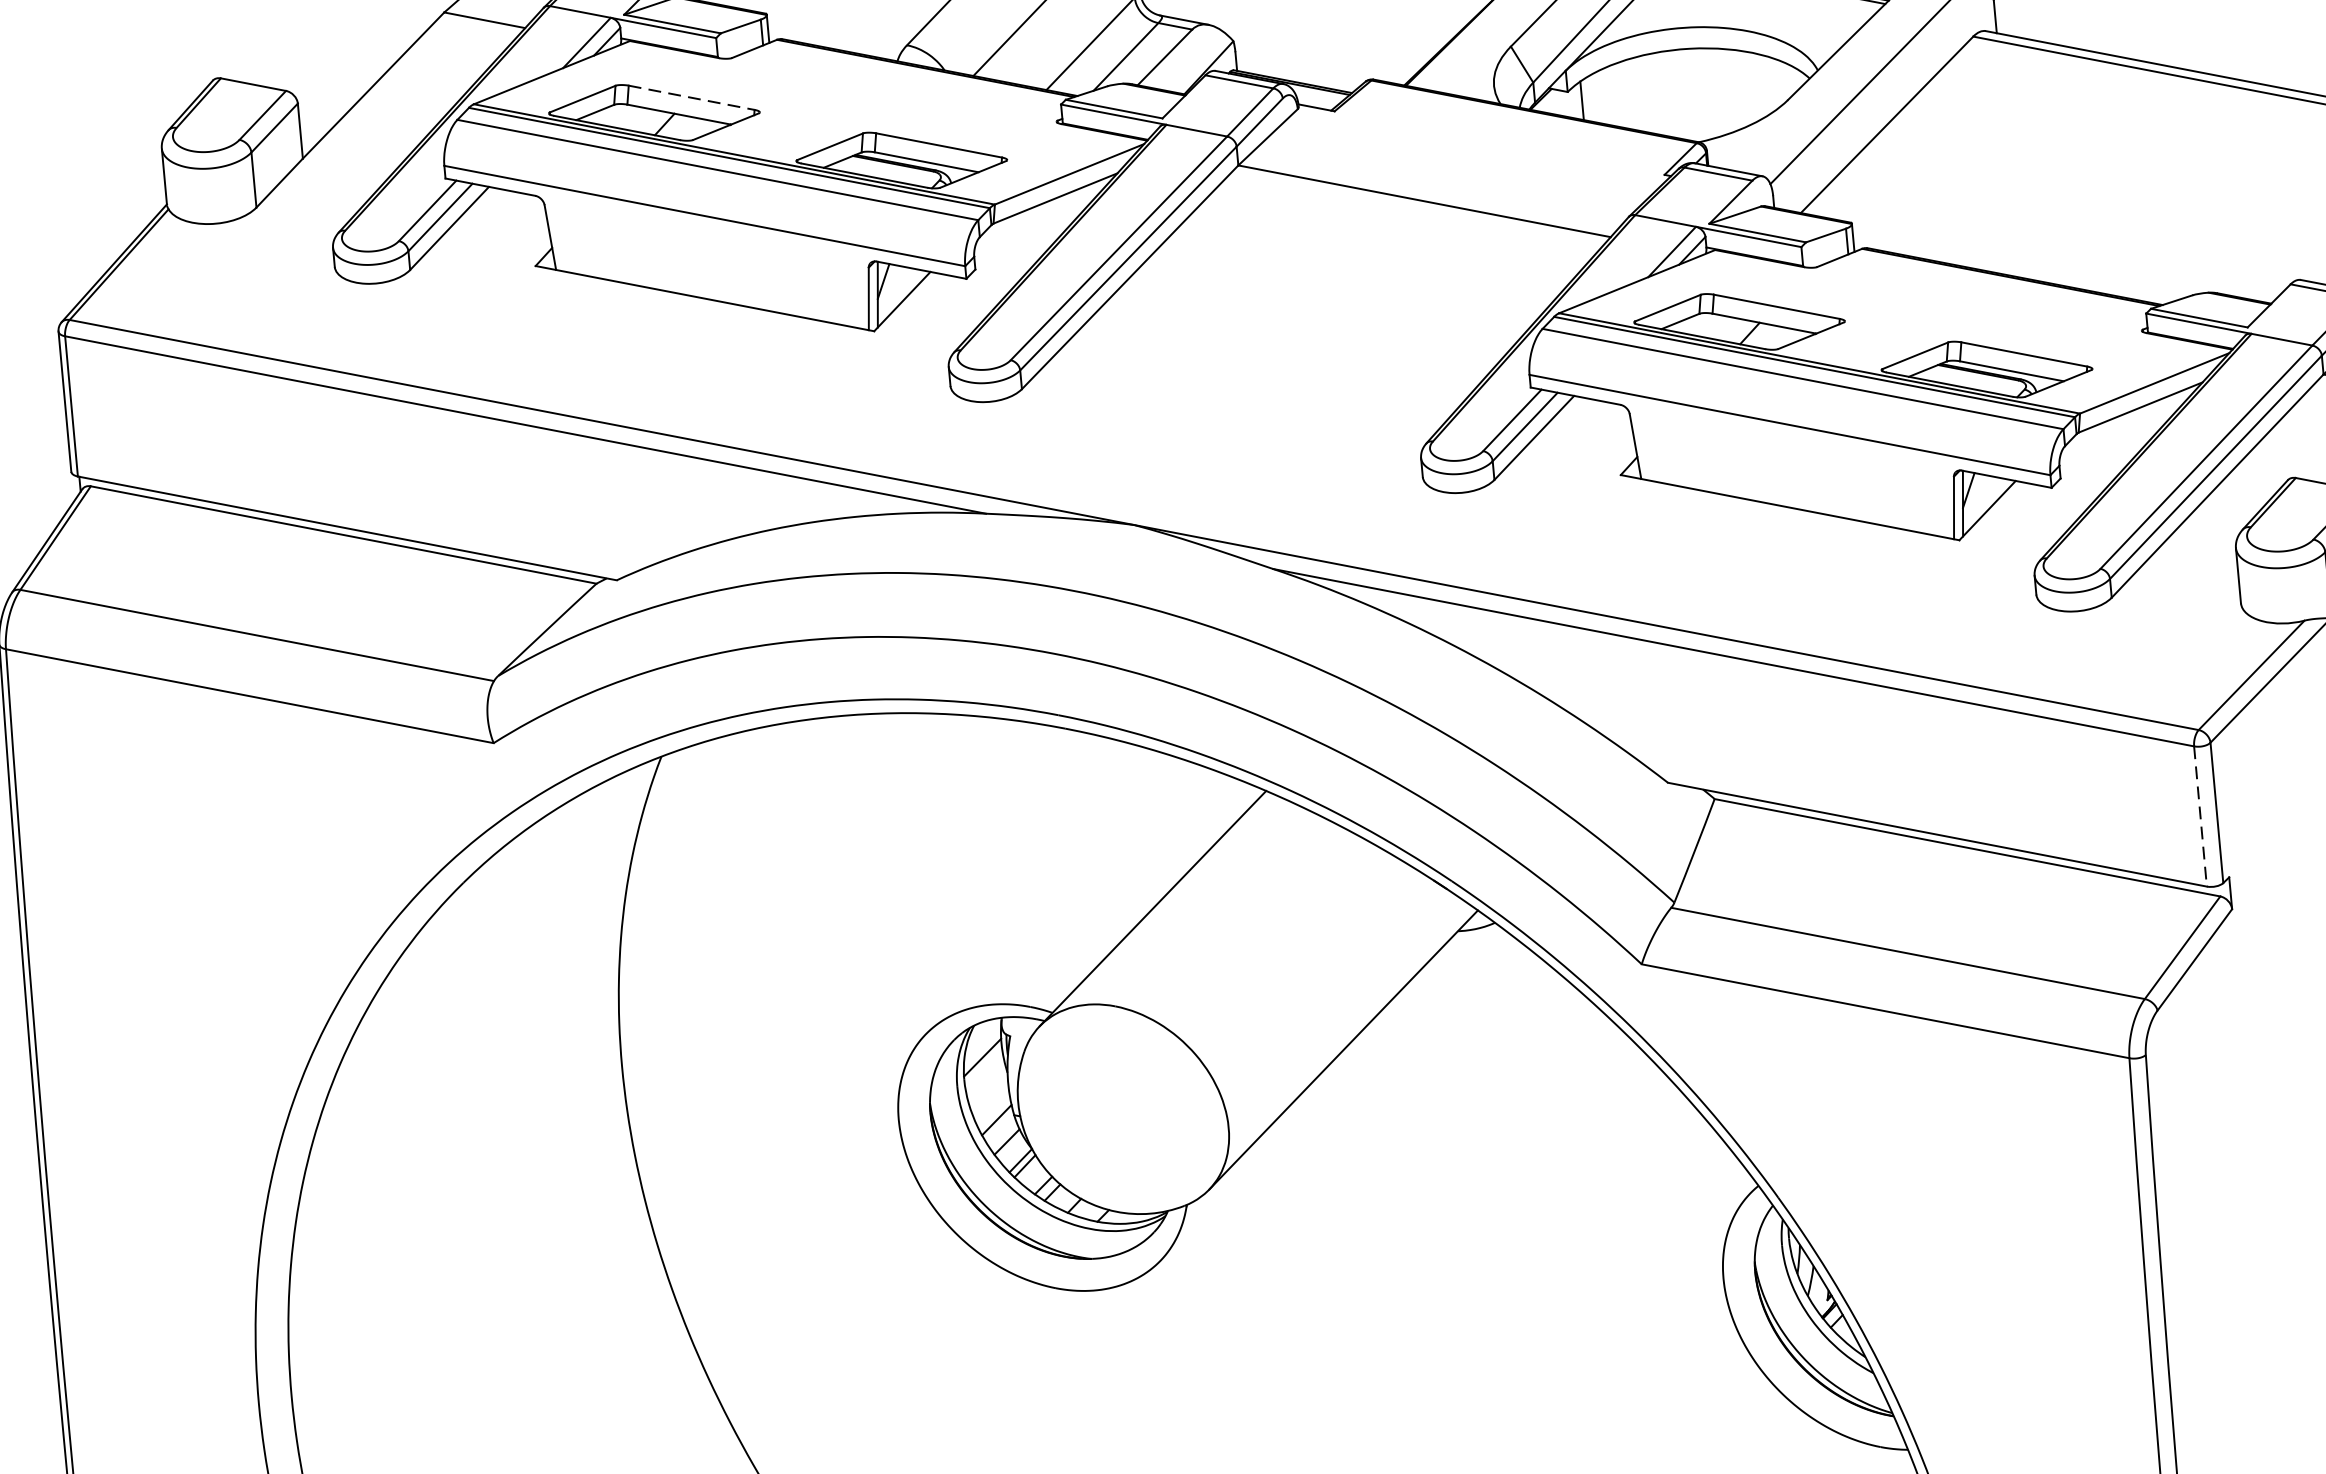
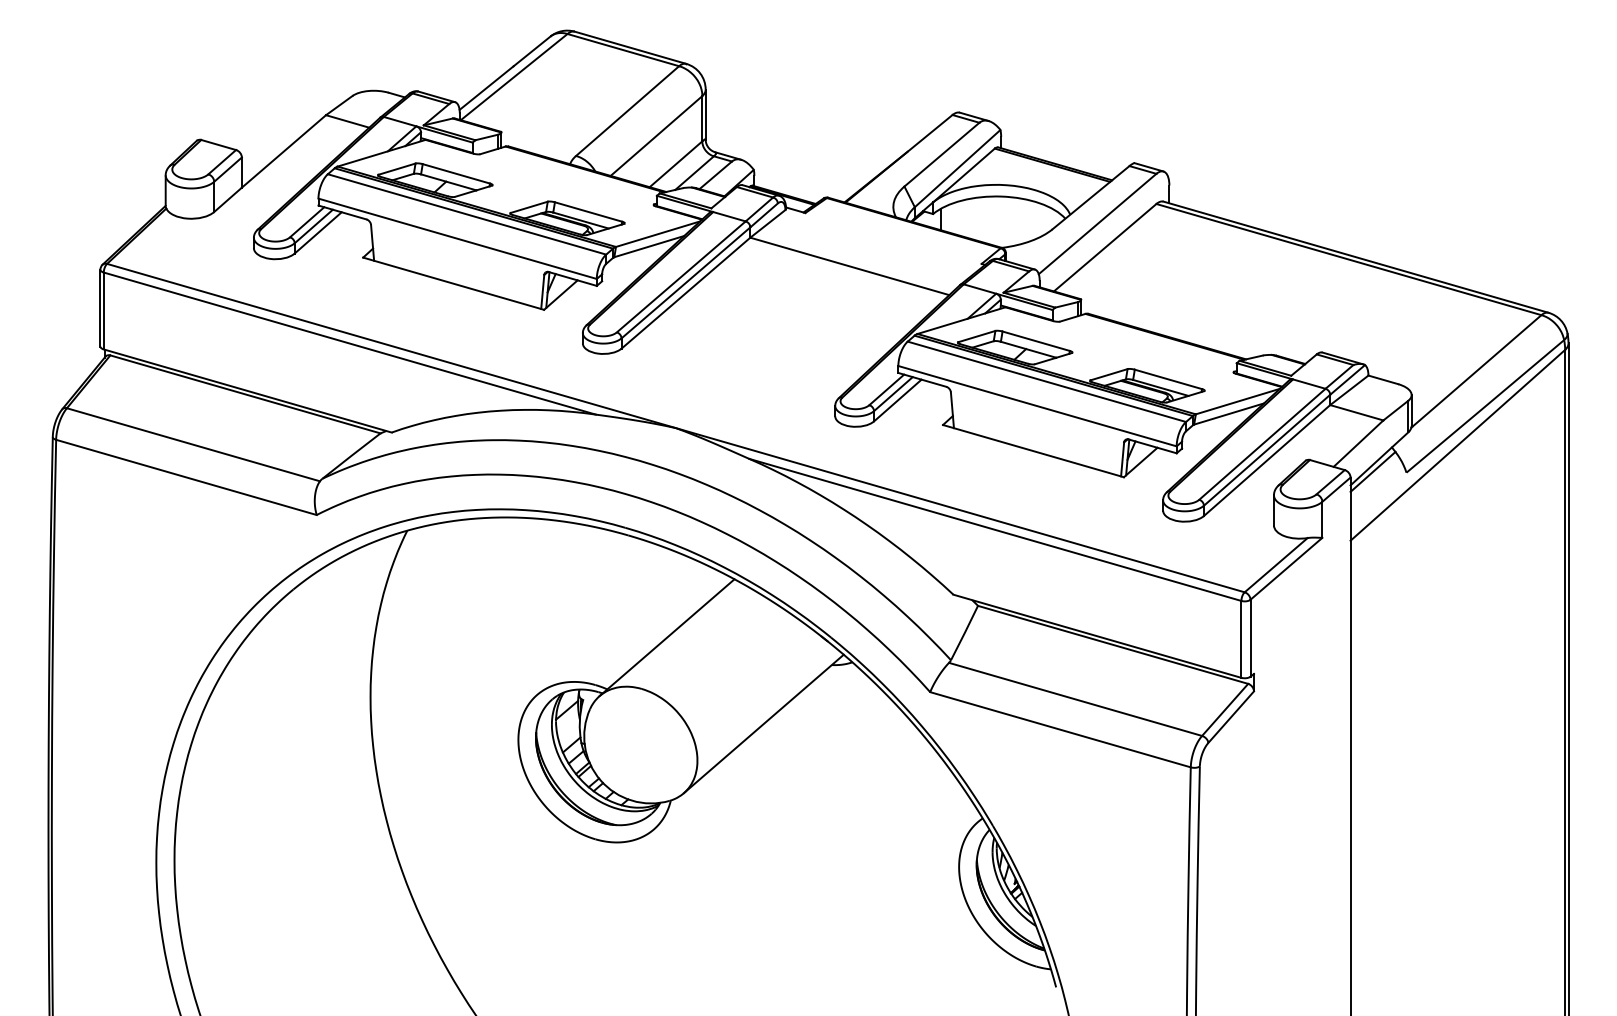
line: (691, 97) -> (456, 173), dashed -> solid
line: (2200, 816) -> (1241, 639), dashed -> solid

